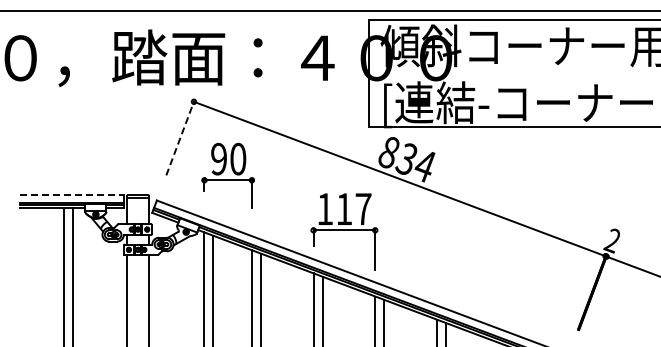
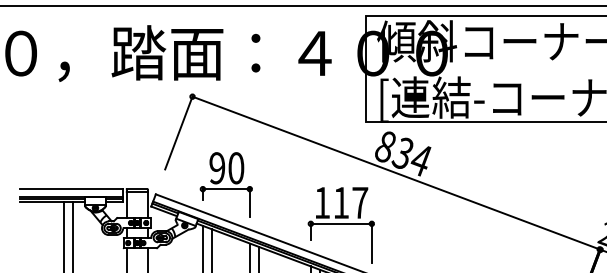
line: (180, 138) -> (179, 132), dashed -> solid
part: (227, 175) -> (225, 184), moved
line: (71, 195) -> (71, 189), dashed -> solid

